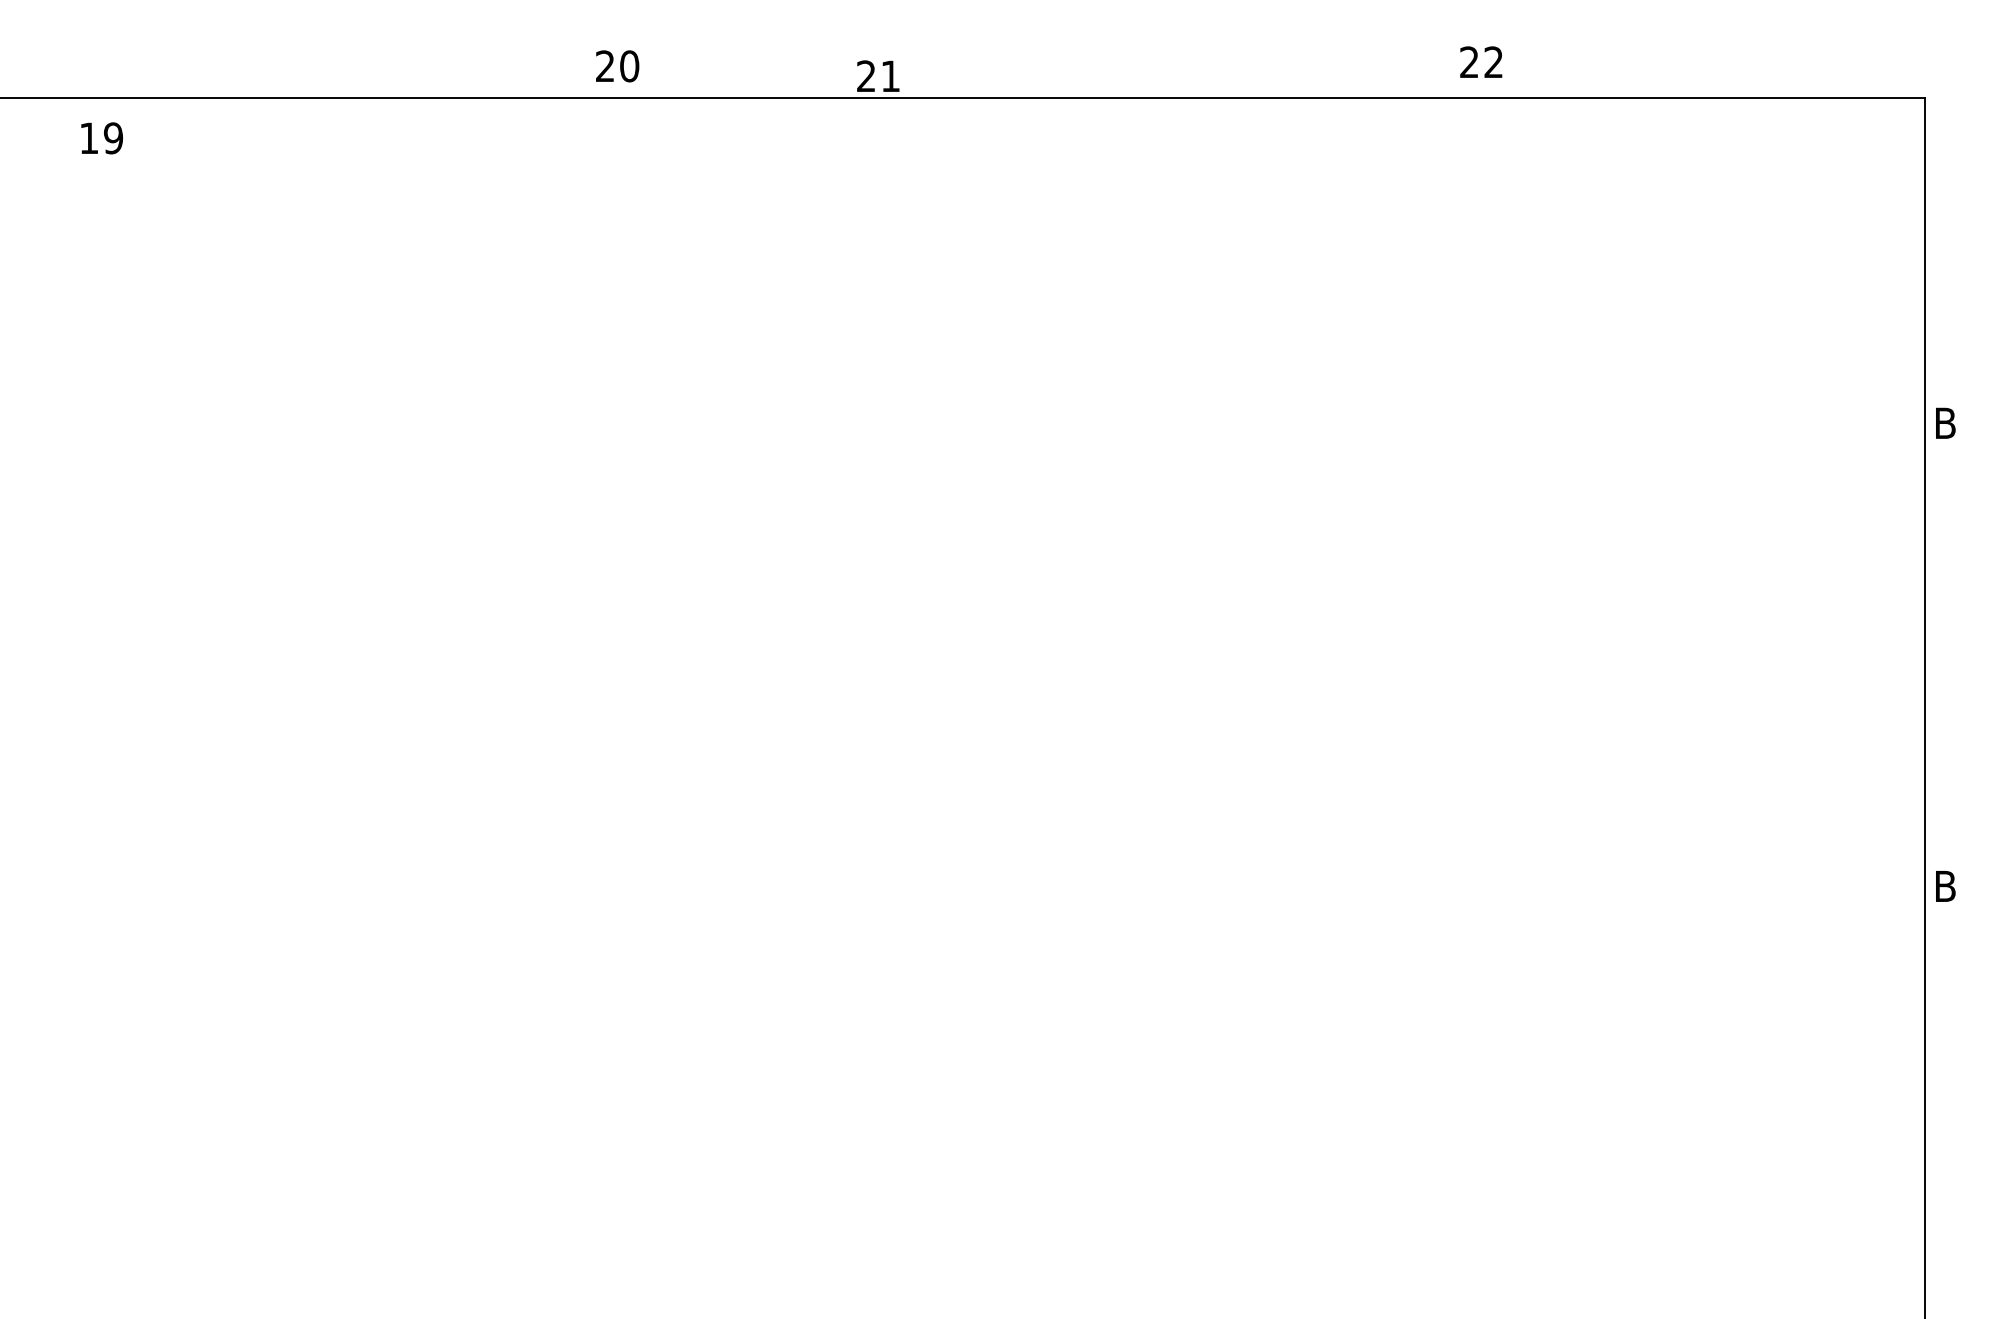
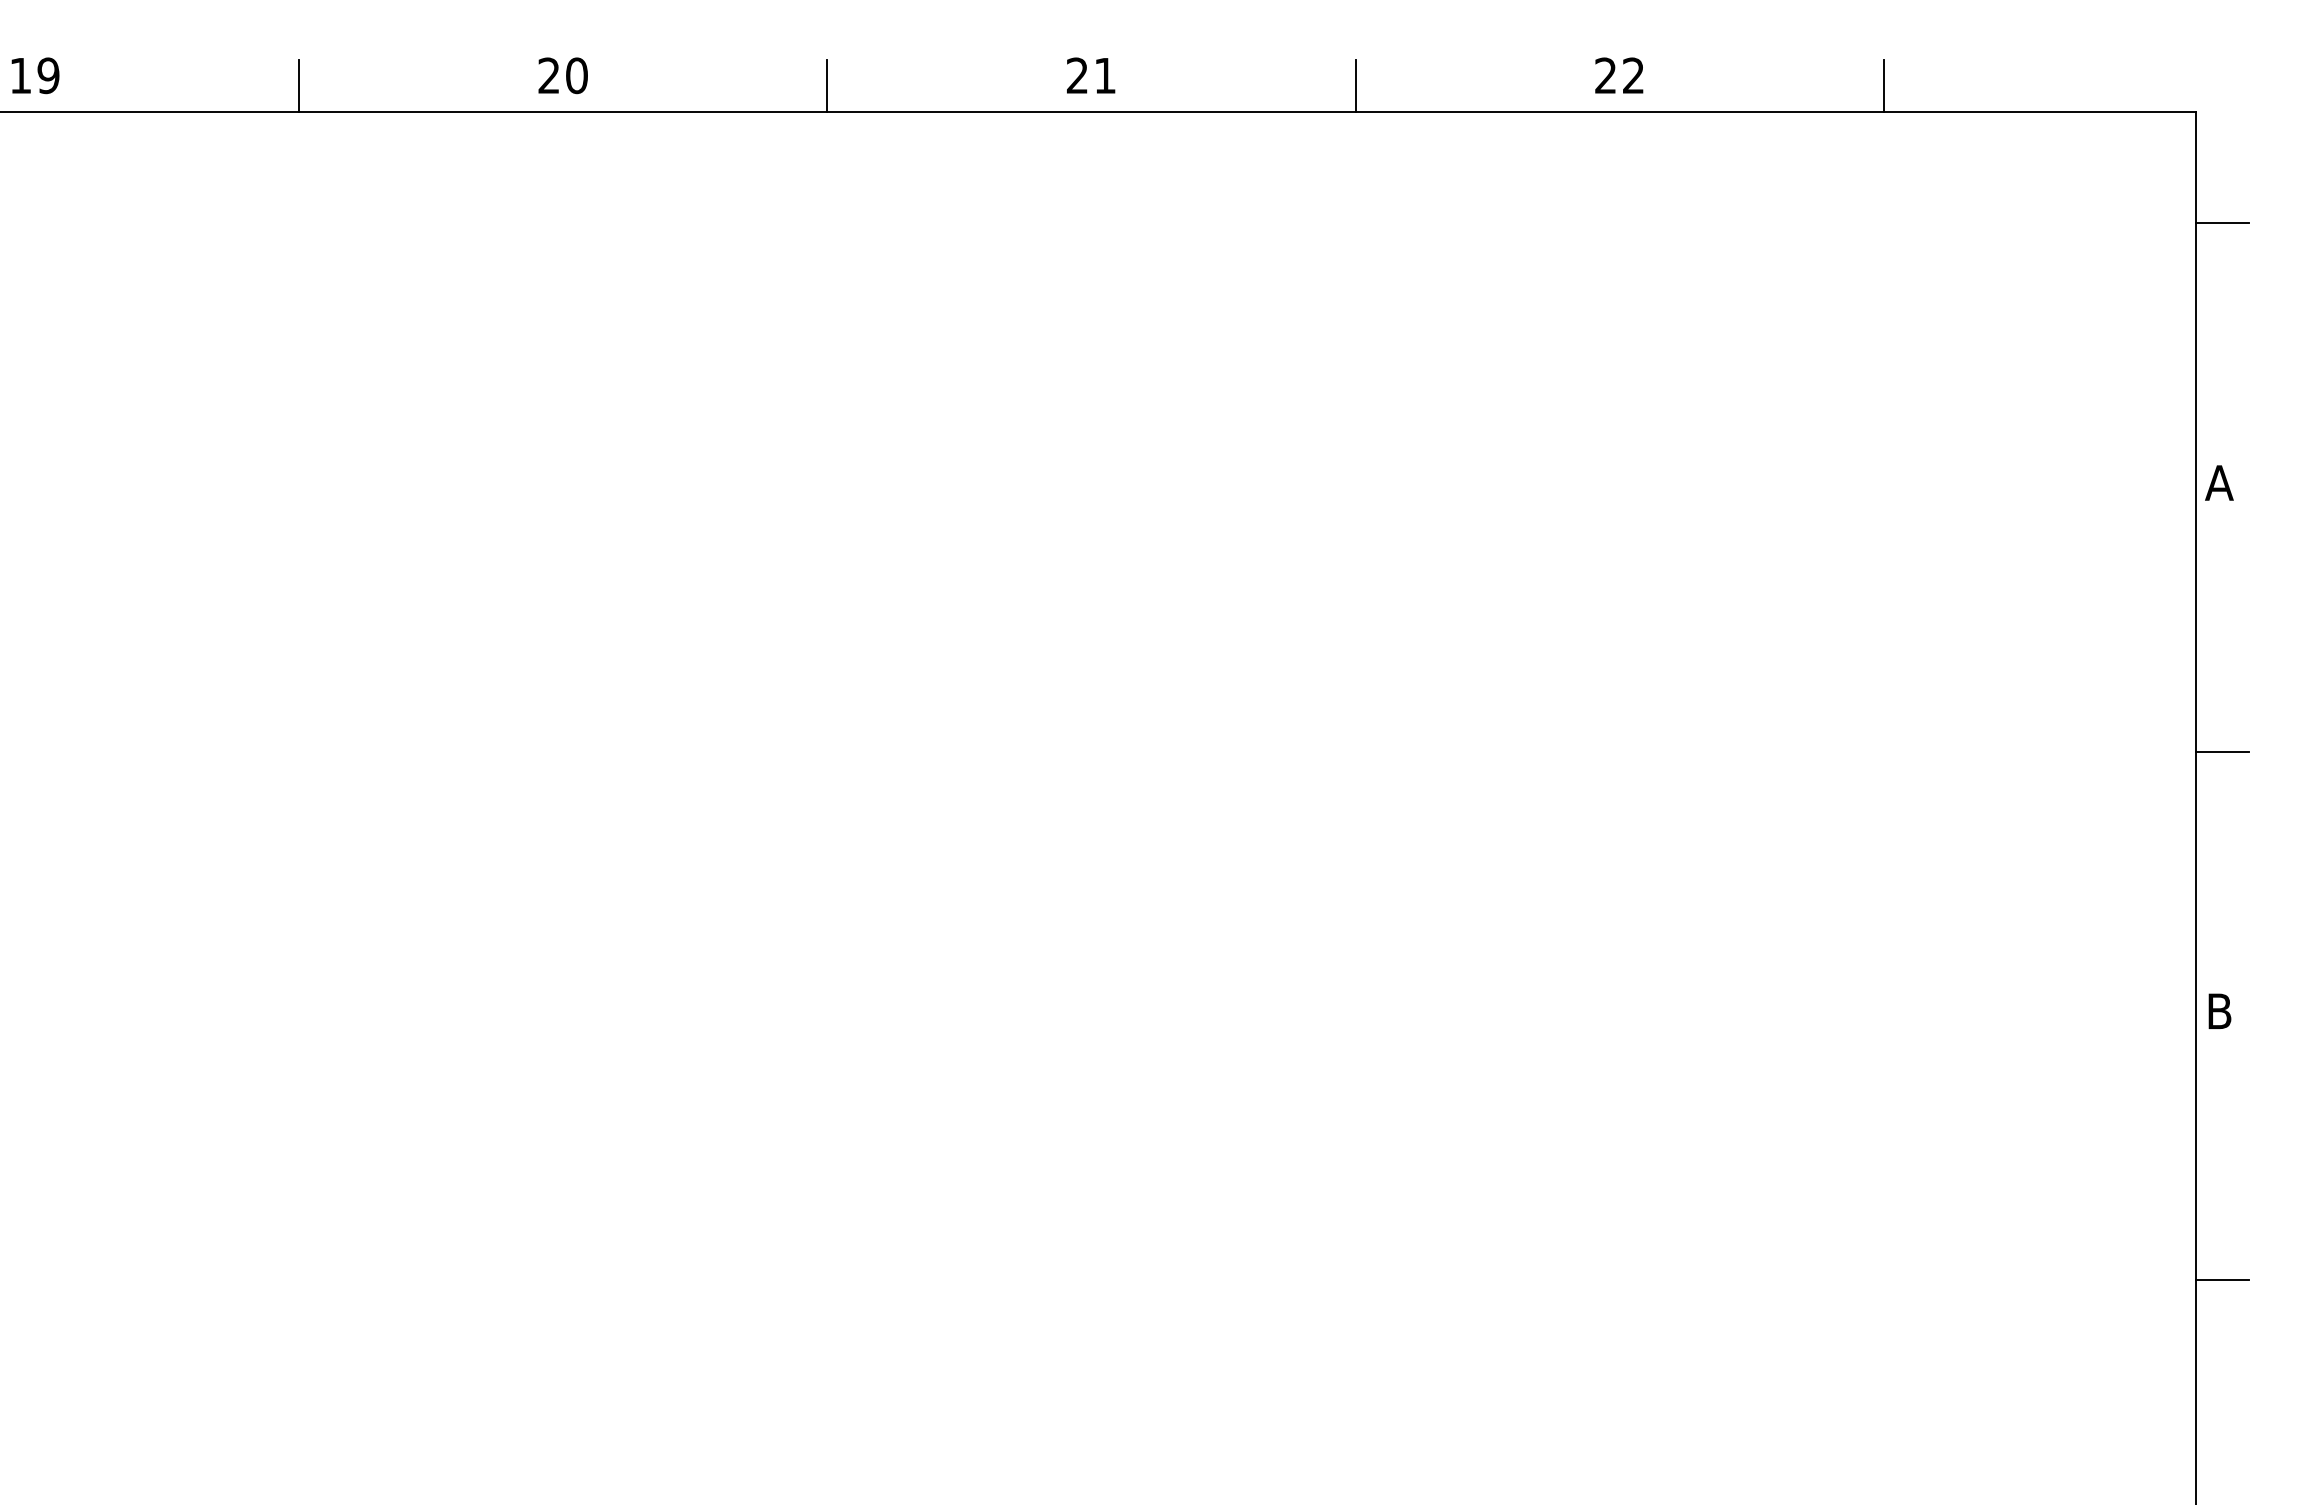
text: (1481, 61) -> (1619, 74), moved
text: (617, 66) -> (563, 75), moved
line: (262, 75) -> (299, 86), added
line: (725, 75) -> (827, 86), added
text: (878, 75) -> (1091, 74), moved
line: (1188, 75) -> (1356, 86), added
line: (1651, 75) -> (1884, 86), added
text: (101, 138) -> (34, 75), moved
line: (1947, 195) -> (2221, 223), added
text: (1944, 422) -> (2218, 482), B -> A
line: (1947, 658) -> (2221, 751), added
line: (1947, 1121) -> (2221, 1279), added

